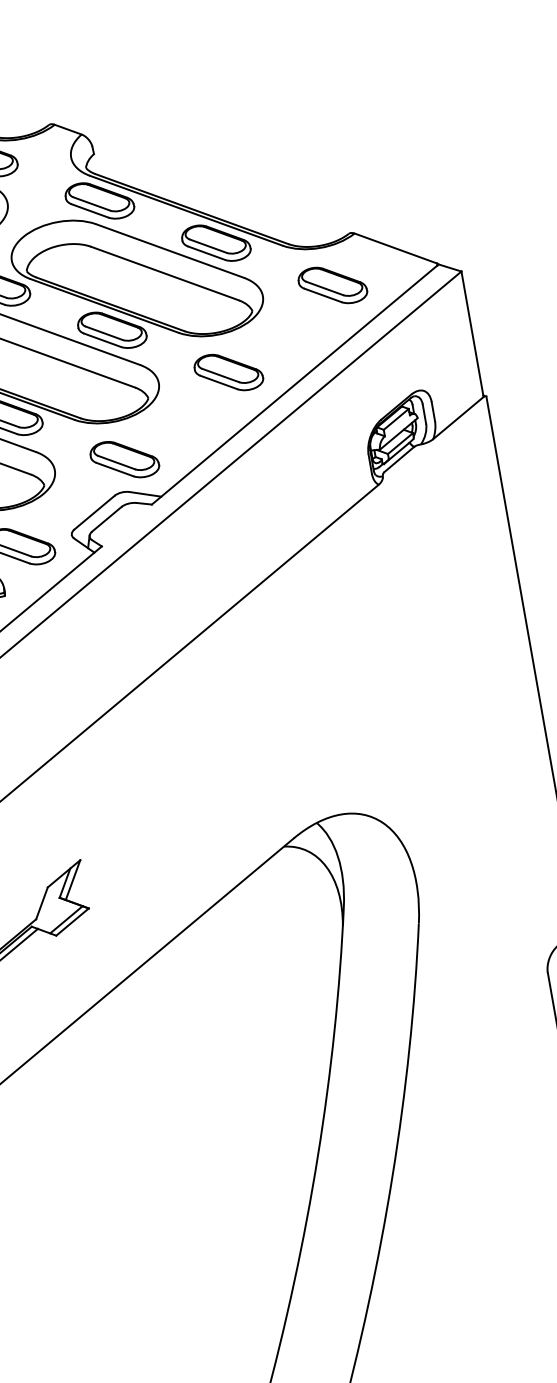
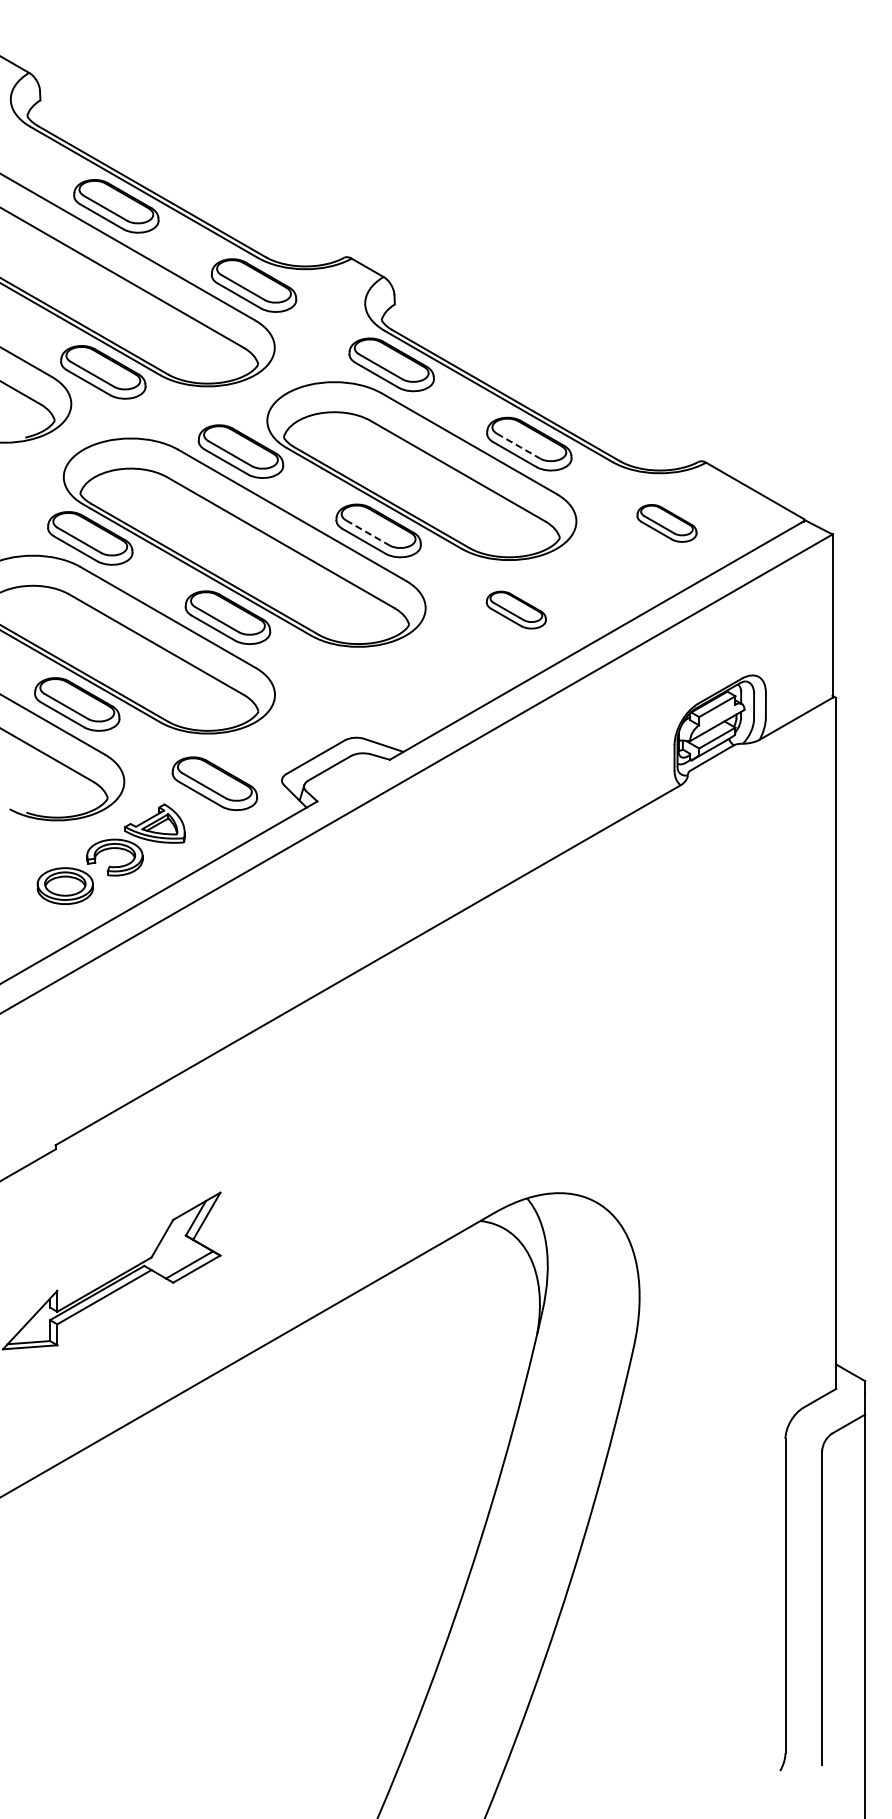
line: (209, 246) -> (519, 446), solid -> dashed
part: (332, 285) -> (666, 523), size x0.7
line: (104, 333) -> (368, 533), solid -> dashed
part: (228, 371) -> (516, 609), size x0.7
part: (124, 459) -> (365, 696), removed

